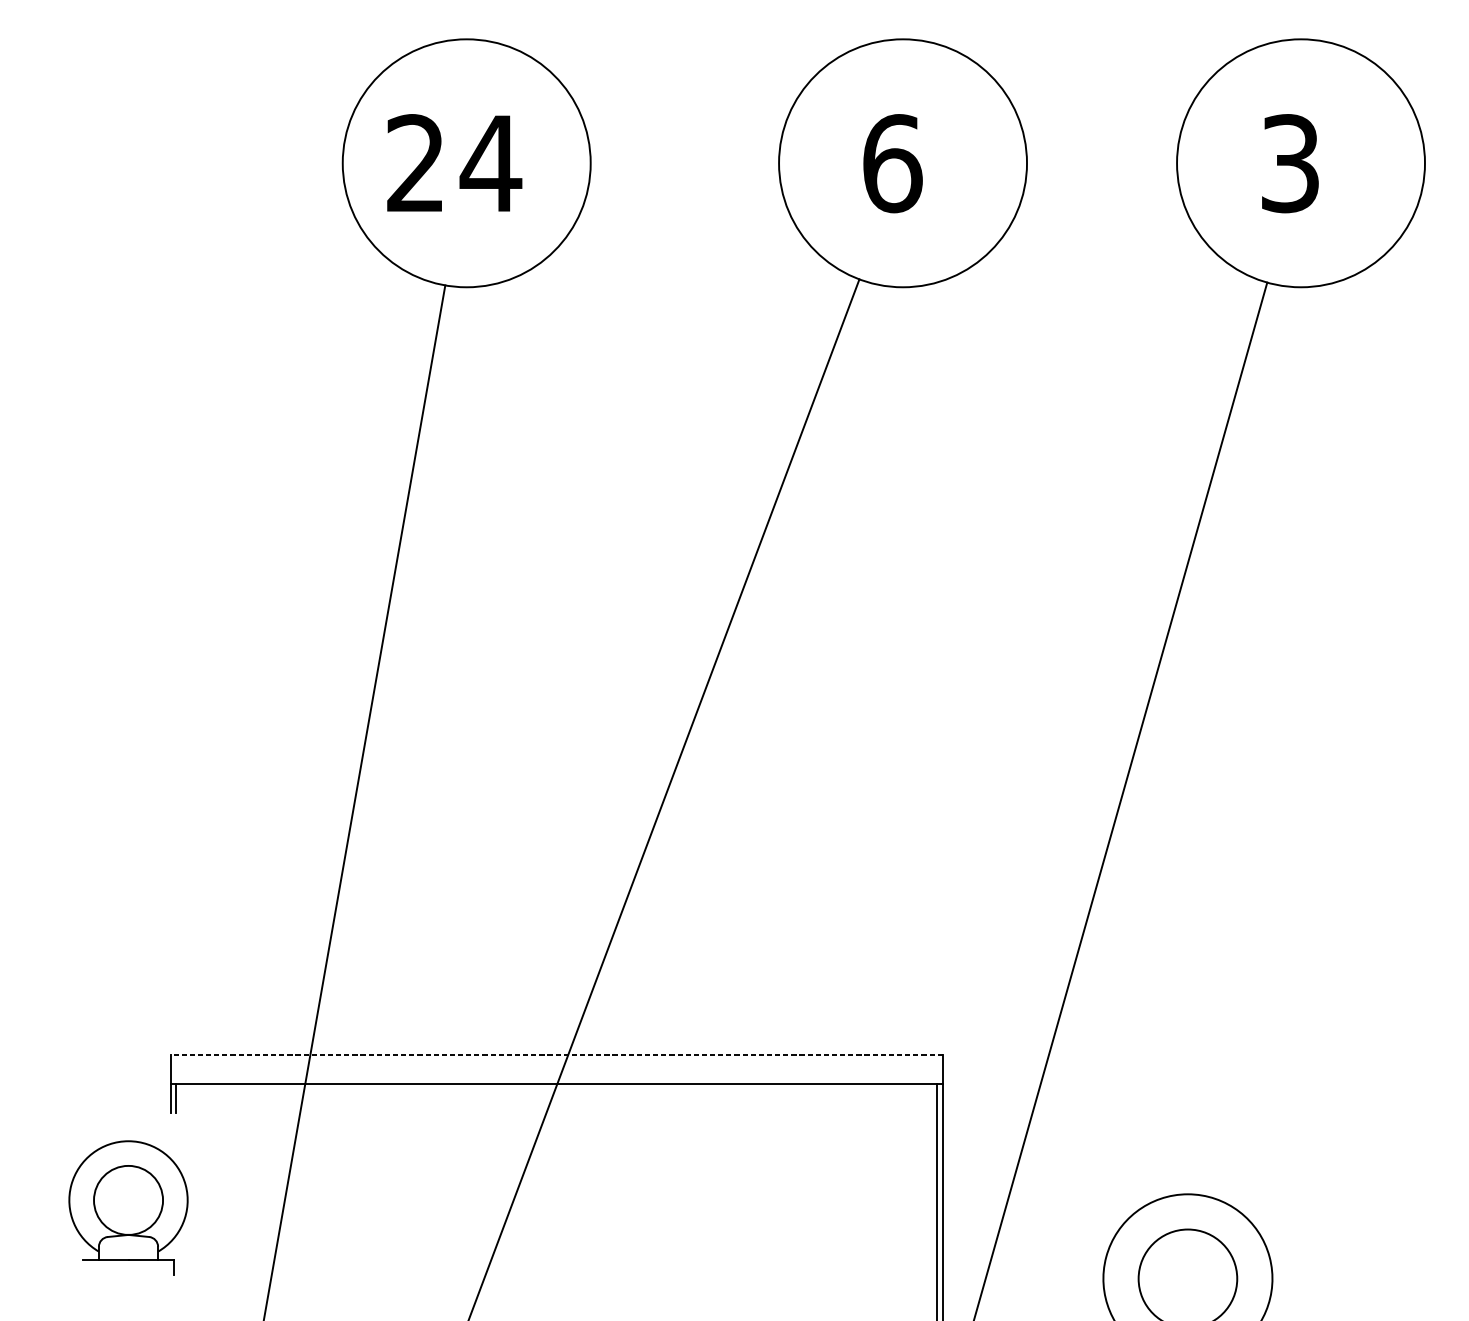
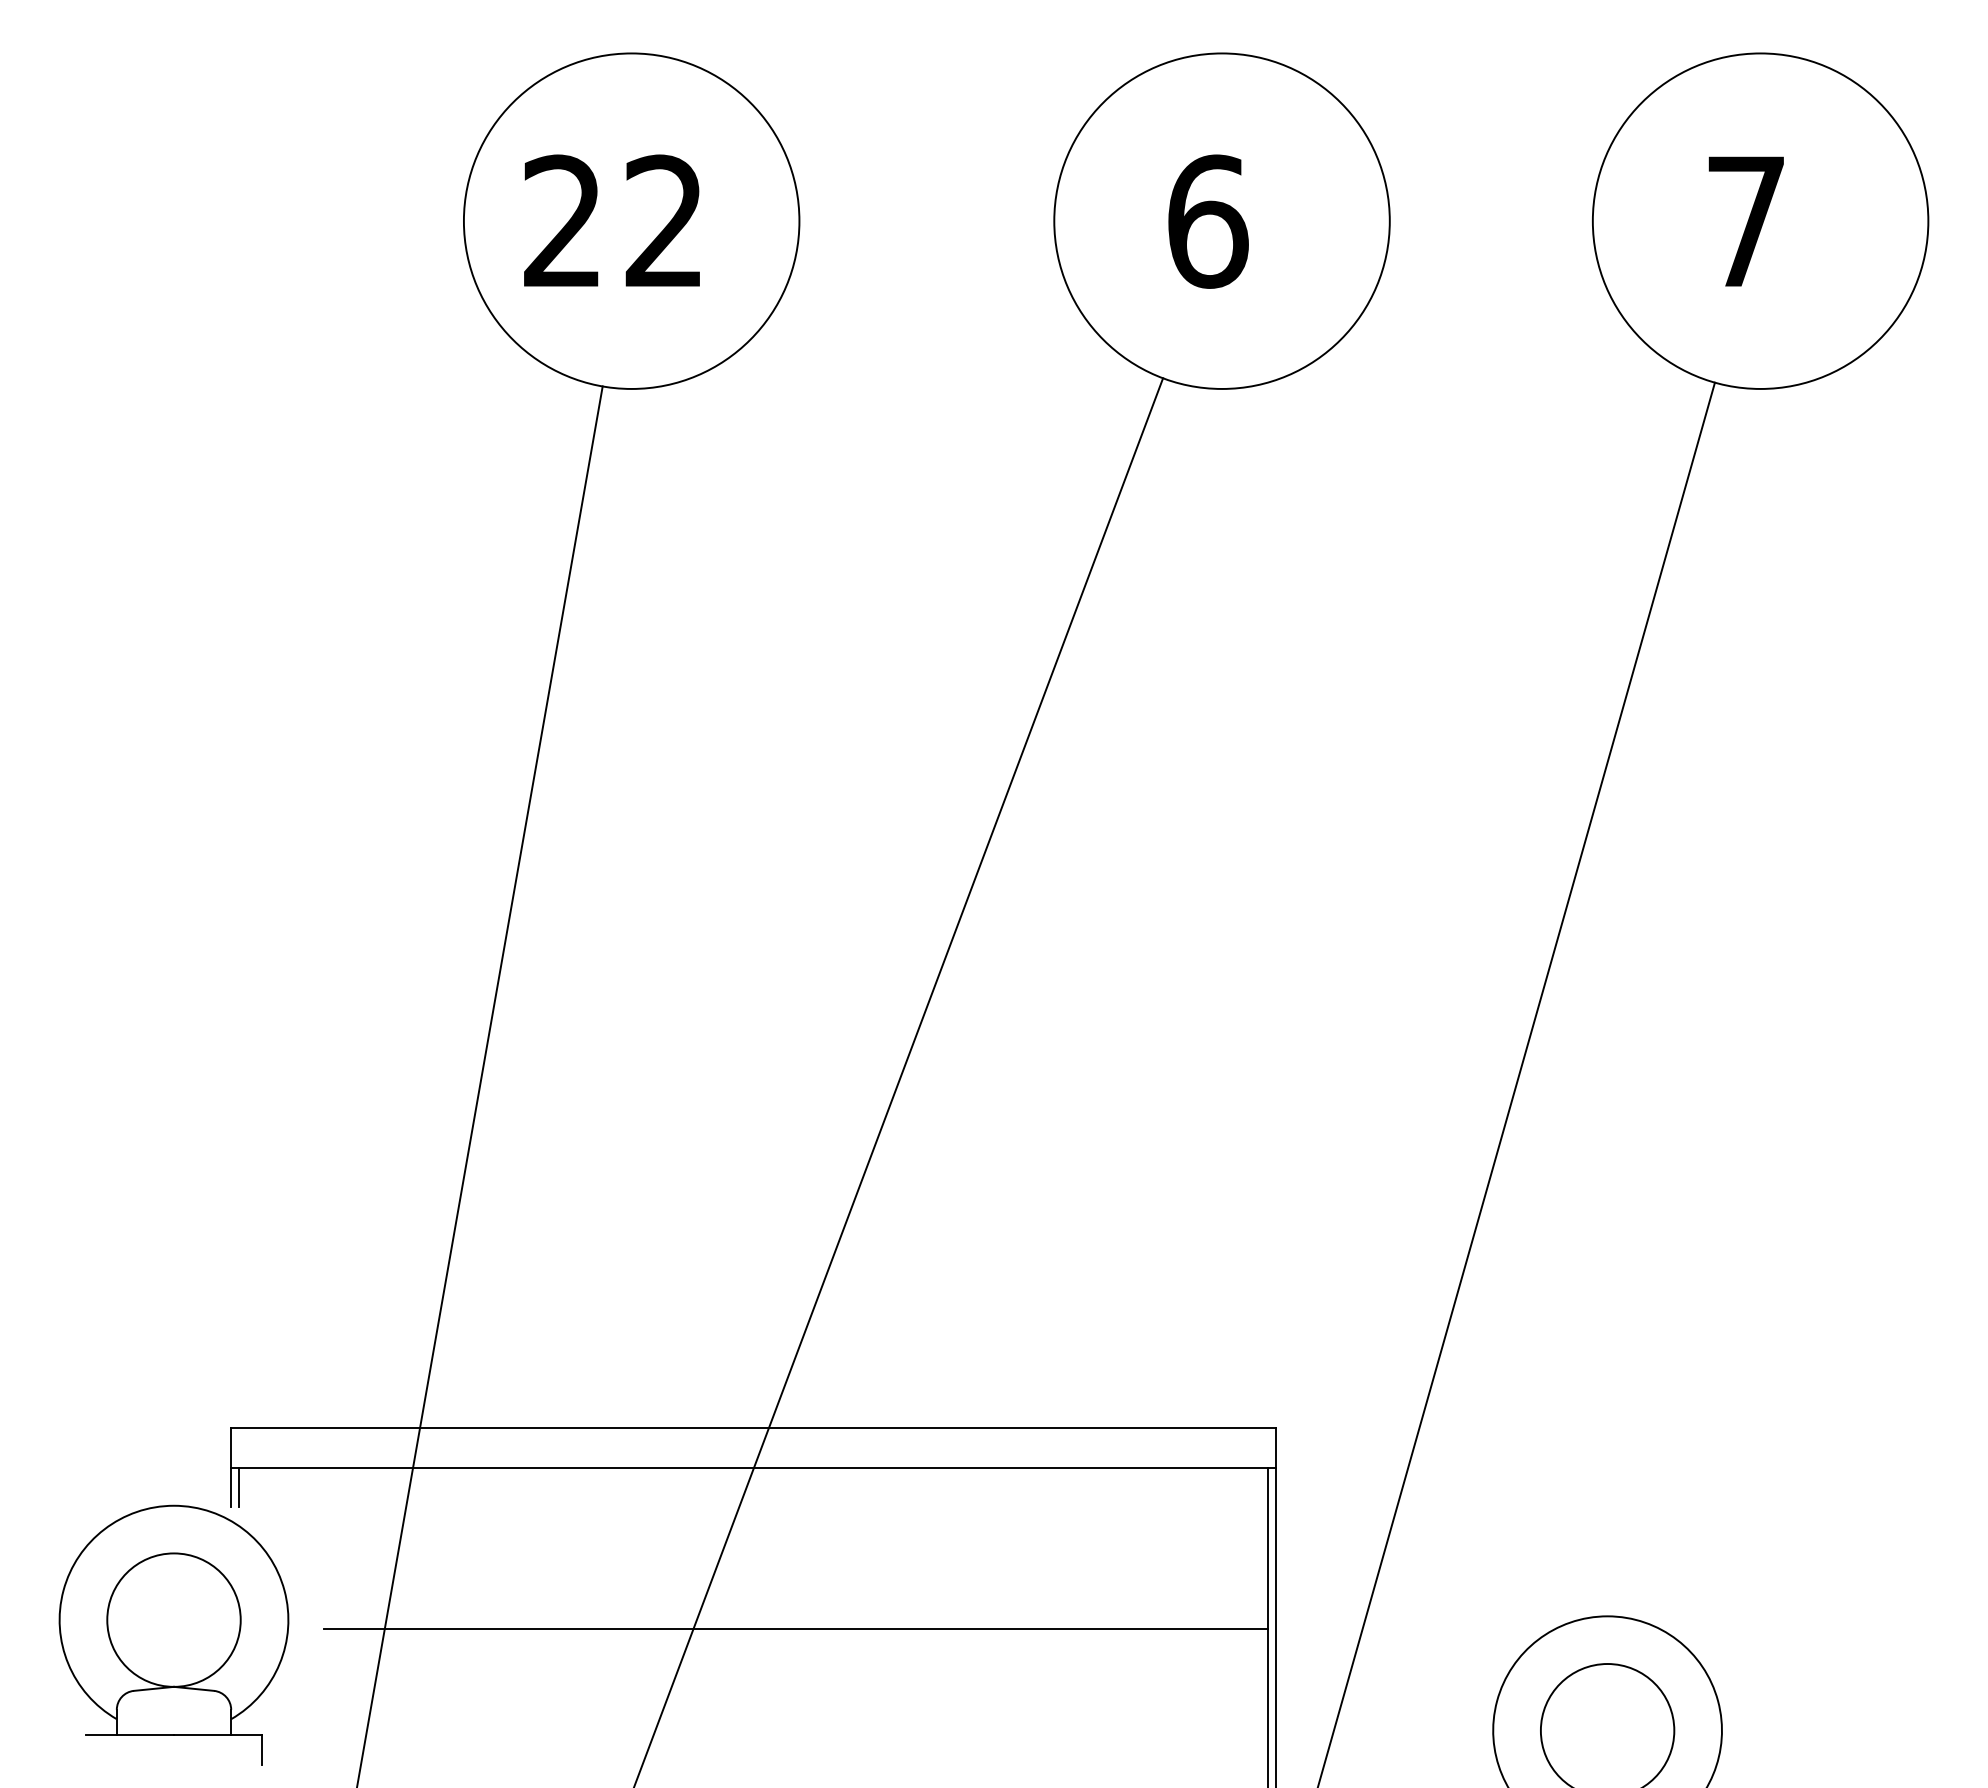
text: (490, 162) -> (664, 220), 24 -> 22
text: (1290, 163) -> (1746, 221), 3 -> 7
line: (556, 1055) -> (753, 1428), dashed -> solid
line: (588, 1203) -> (796, 1628), added
part: (128, 1207) -> (173, 1634), size x1.43

